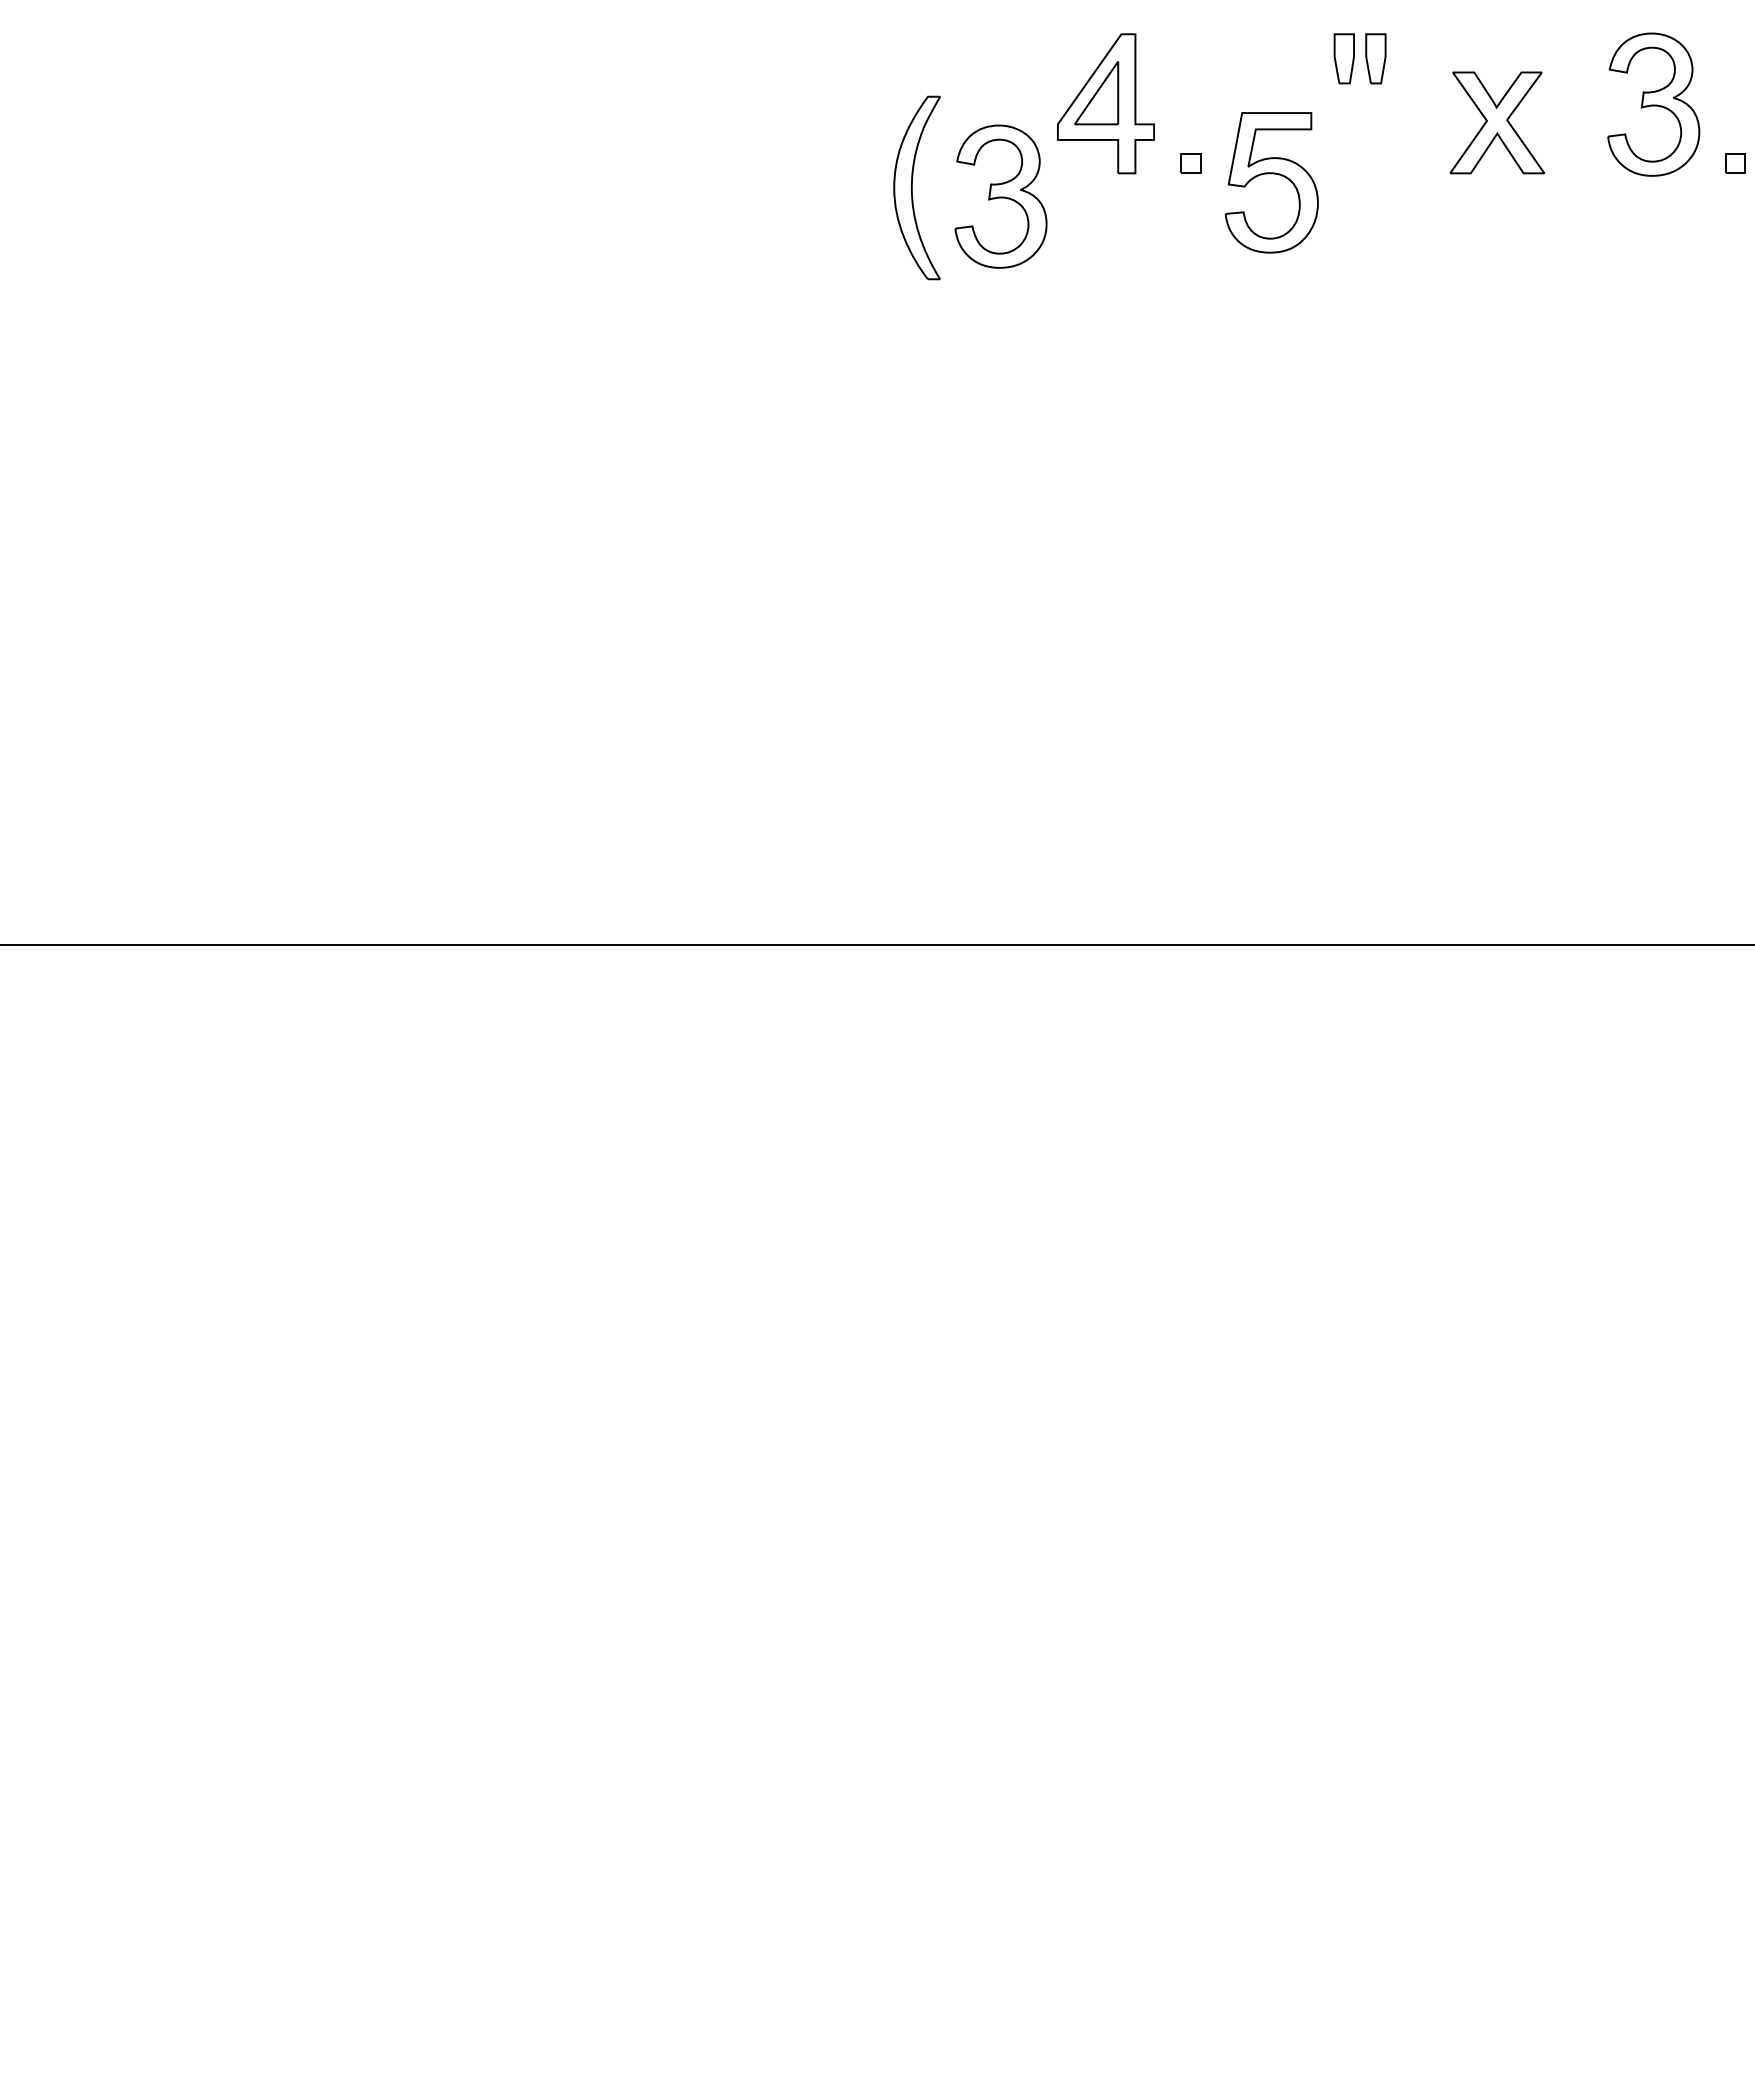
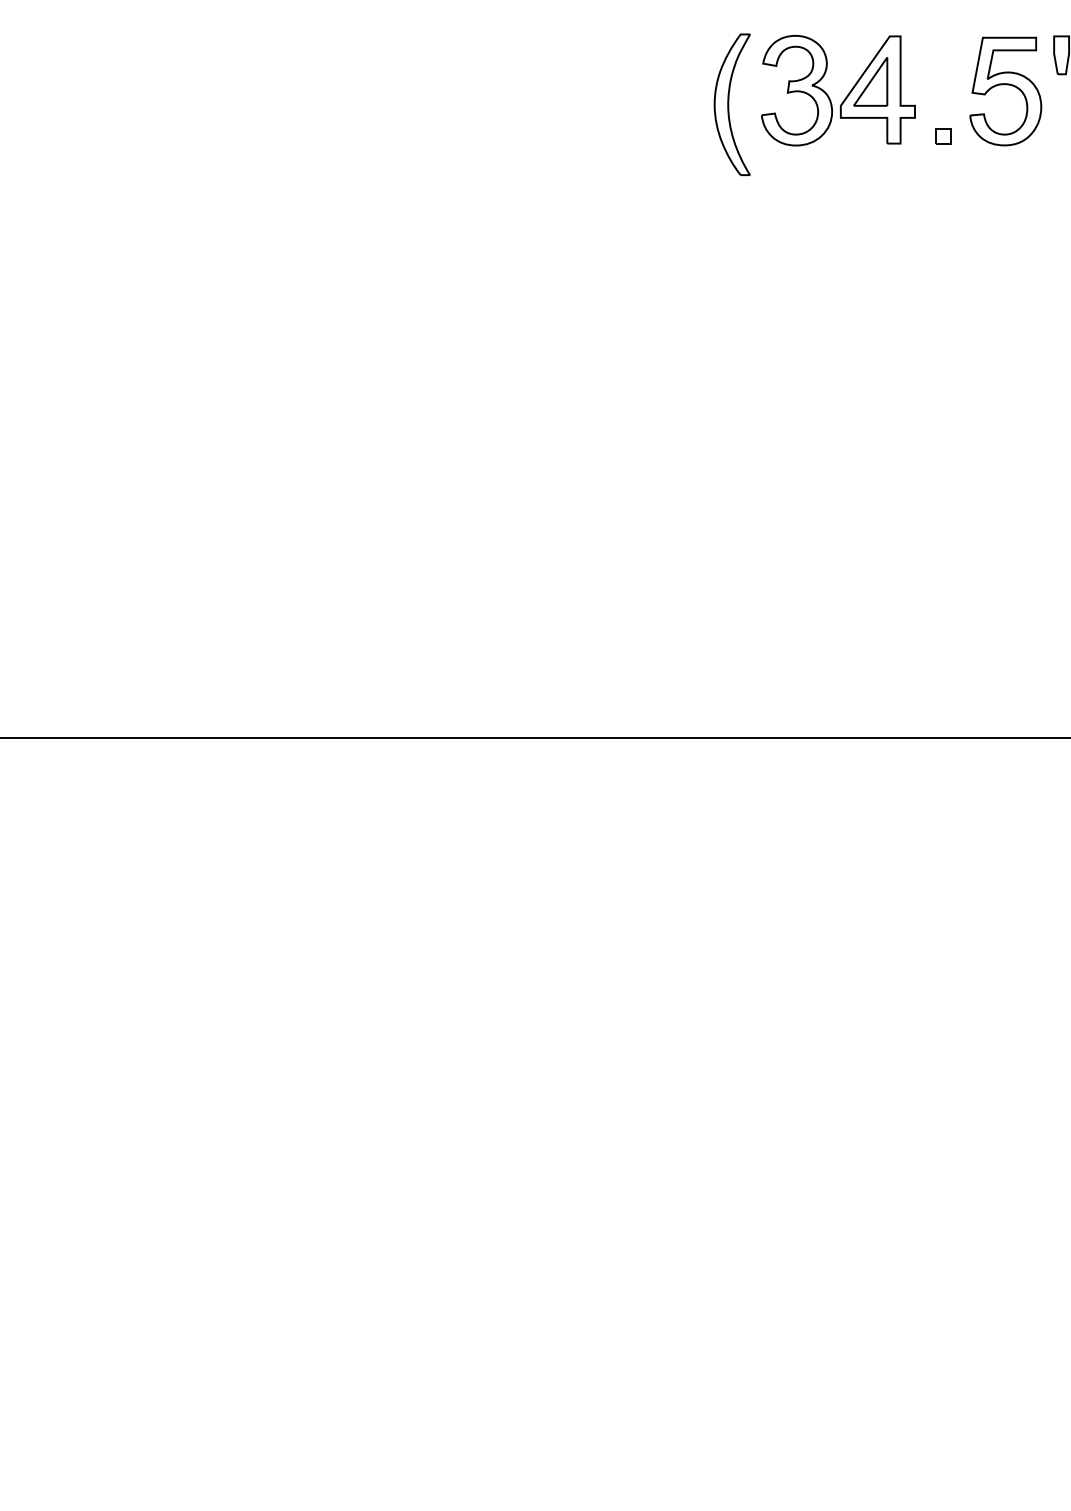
part: (1271, 174) -> (1005, 85), moved
part: (916, 187) -> (731, 104), moved
part: (1000, 196) -> (796, 90), moved

